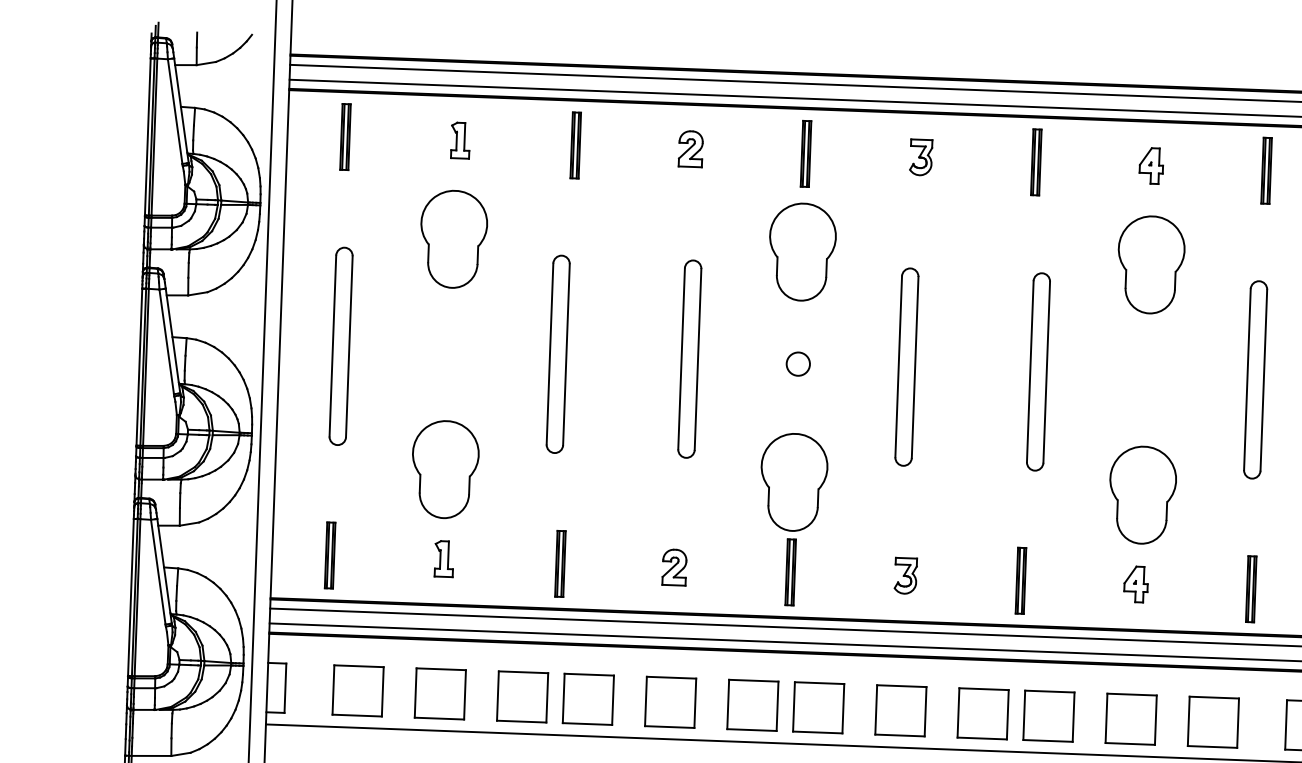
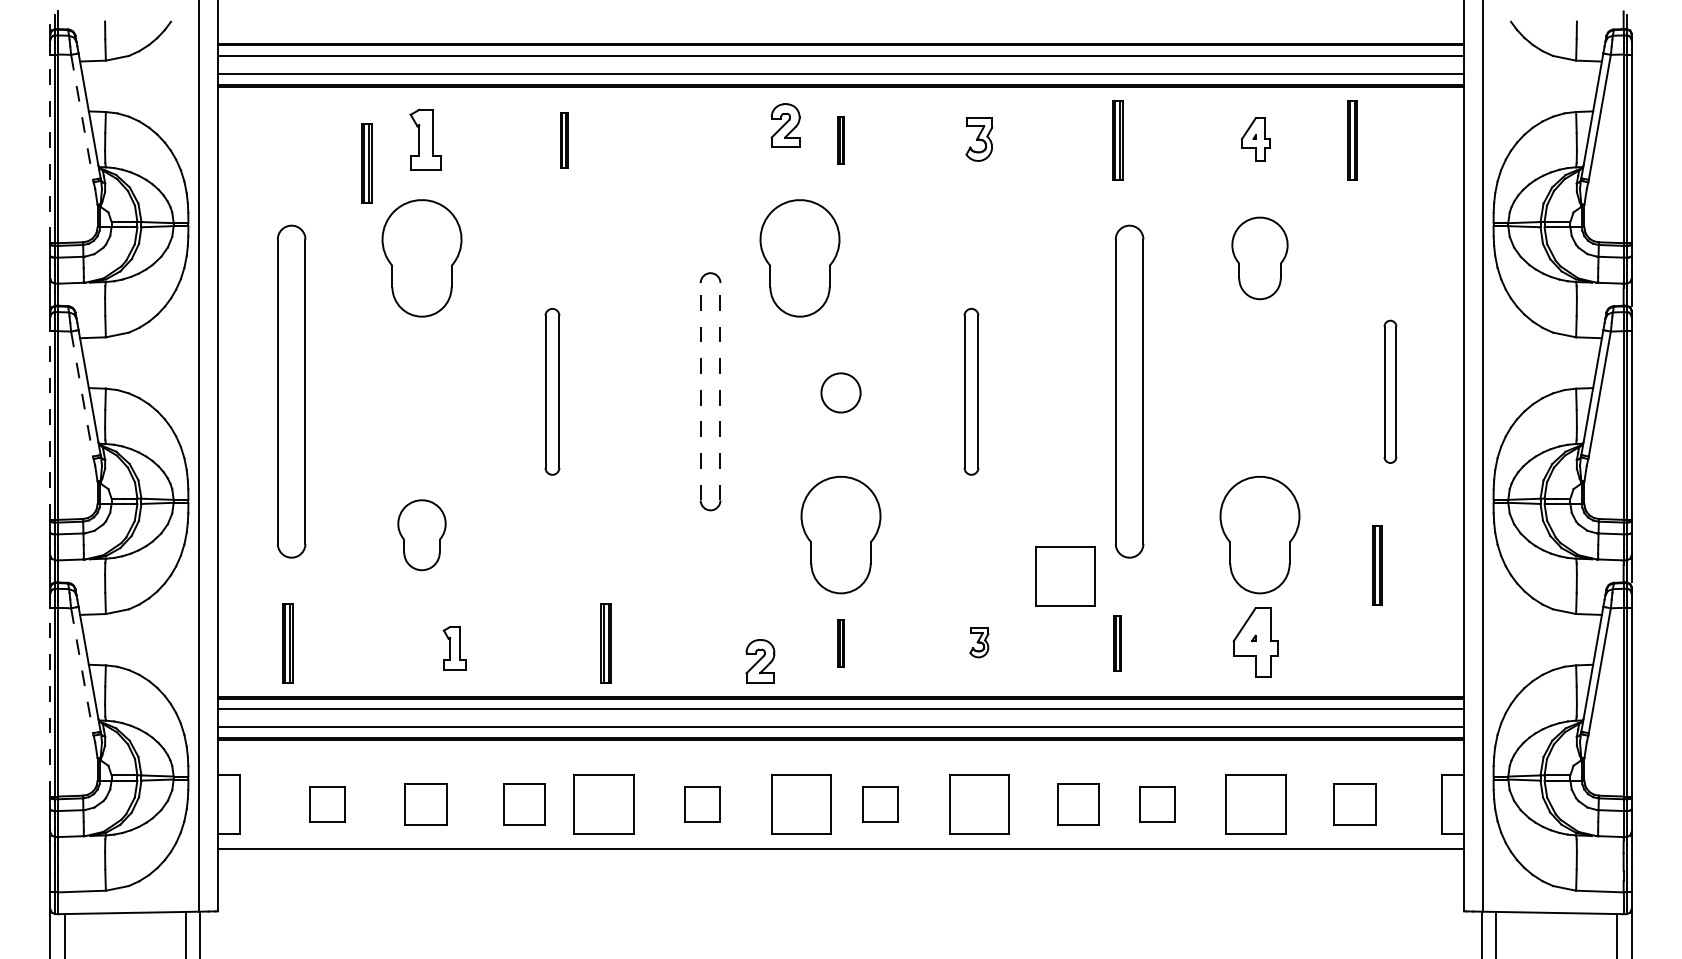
line: (175, 111) -> (82, 117), solid -> dashed
line: (147, 136) -> (50, 148), solid -> dashed
part: (345, 137) -> (366, 163), moved
part: (460, 140) -> (425, 139), size x1.4
part: (575, 145) -> (563, 140), size x0.7
part: (690, 148) -> (785, 125), moved
part: (805, 154) -> (840, 140), size x0.6
part: (1266, 170) -> (1352, 140), moved
part: (802, 252) -> (799, 258), moved
part: (1150, 265) -> (1259, 258), size x0.7
line: (167, 342) -> (82, 394), solid -> dashed
part: (341, 346) -> (291, 391), size x1.4
part: (558, 354) -> (552, 391), size x0.7
line: (681, 358) -> (700, 391), solid -> dashed
line: (698, 359) -> (720, 391), solid -> dashed
circle: (797, 363) -> (840, 392), size x1.4
part: (906, 366) -> (971, 391), size x0.7
line: (139, 367) -> (50, 425), solid -> dashed
part: (1038, 371) -> (1129, 391), size x1.4
part: (1255, 379) -> (1390, 391), size x0.6
part: (444, 469) -> (421, 535), size x0.6
part: (979, 523) -> (1065, 576), added
part: (444, 559) -> (454, 648), moved
part: (559, 564) -> (605, 643), moved
part: (674, 567) -> (760, 661), moved
line: (158, 572) -> (82, 671), solid -> dashed
part: (790, 572) -> (840, 643), size x0.6
part: (905, 576) -> (979, 642), size x0.7
part: (1020, 581) -> (1117, 643), size x0.7
part: (1135, 584) -> (1255, 642), size x1.6
part: (1251, 589) -> (1377, 565), moved
line: (131, 596) -> (50, 701), solid -> dashed
part: (358, 690) -> (327, 804), size x0.6
part: (439, 693) -> (425, 804), size x0.7
part: (522, 696) -> (524, 804), size x0.7
part: (670, 702) -> (702, 804), size x0.6
part: (818, 707) -> (880, 804), size x0.6
part: (983, 713) -> (1078, 804), size x0.7
part: (1049, 716) -> (1157, 804), size x0.6
part: (1213, 722) -> (1354, 804), size x0.7

